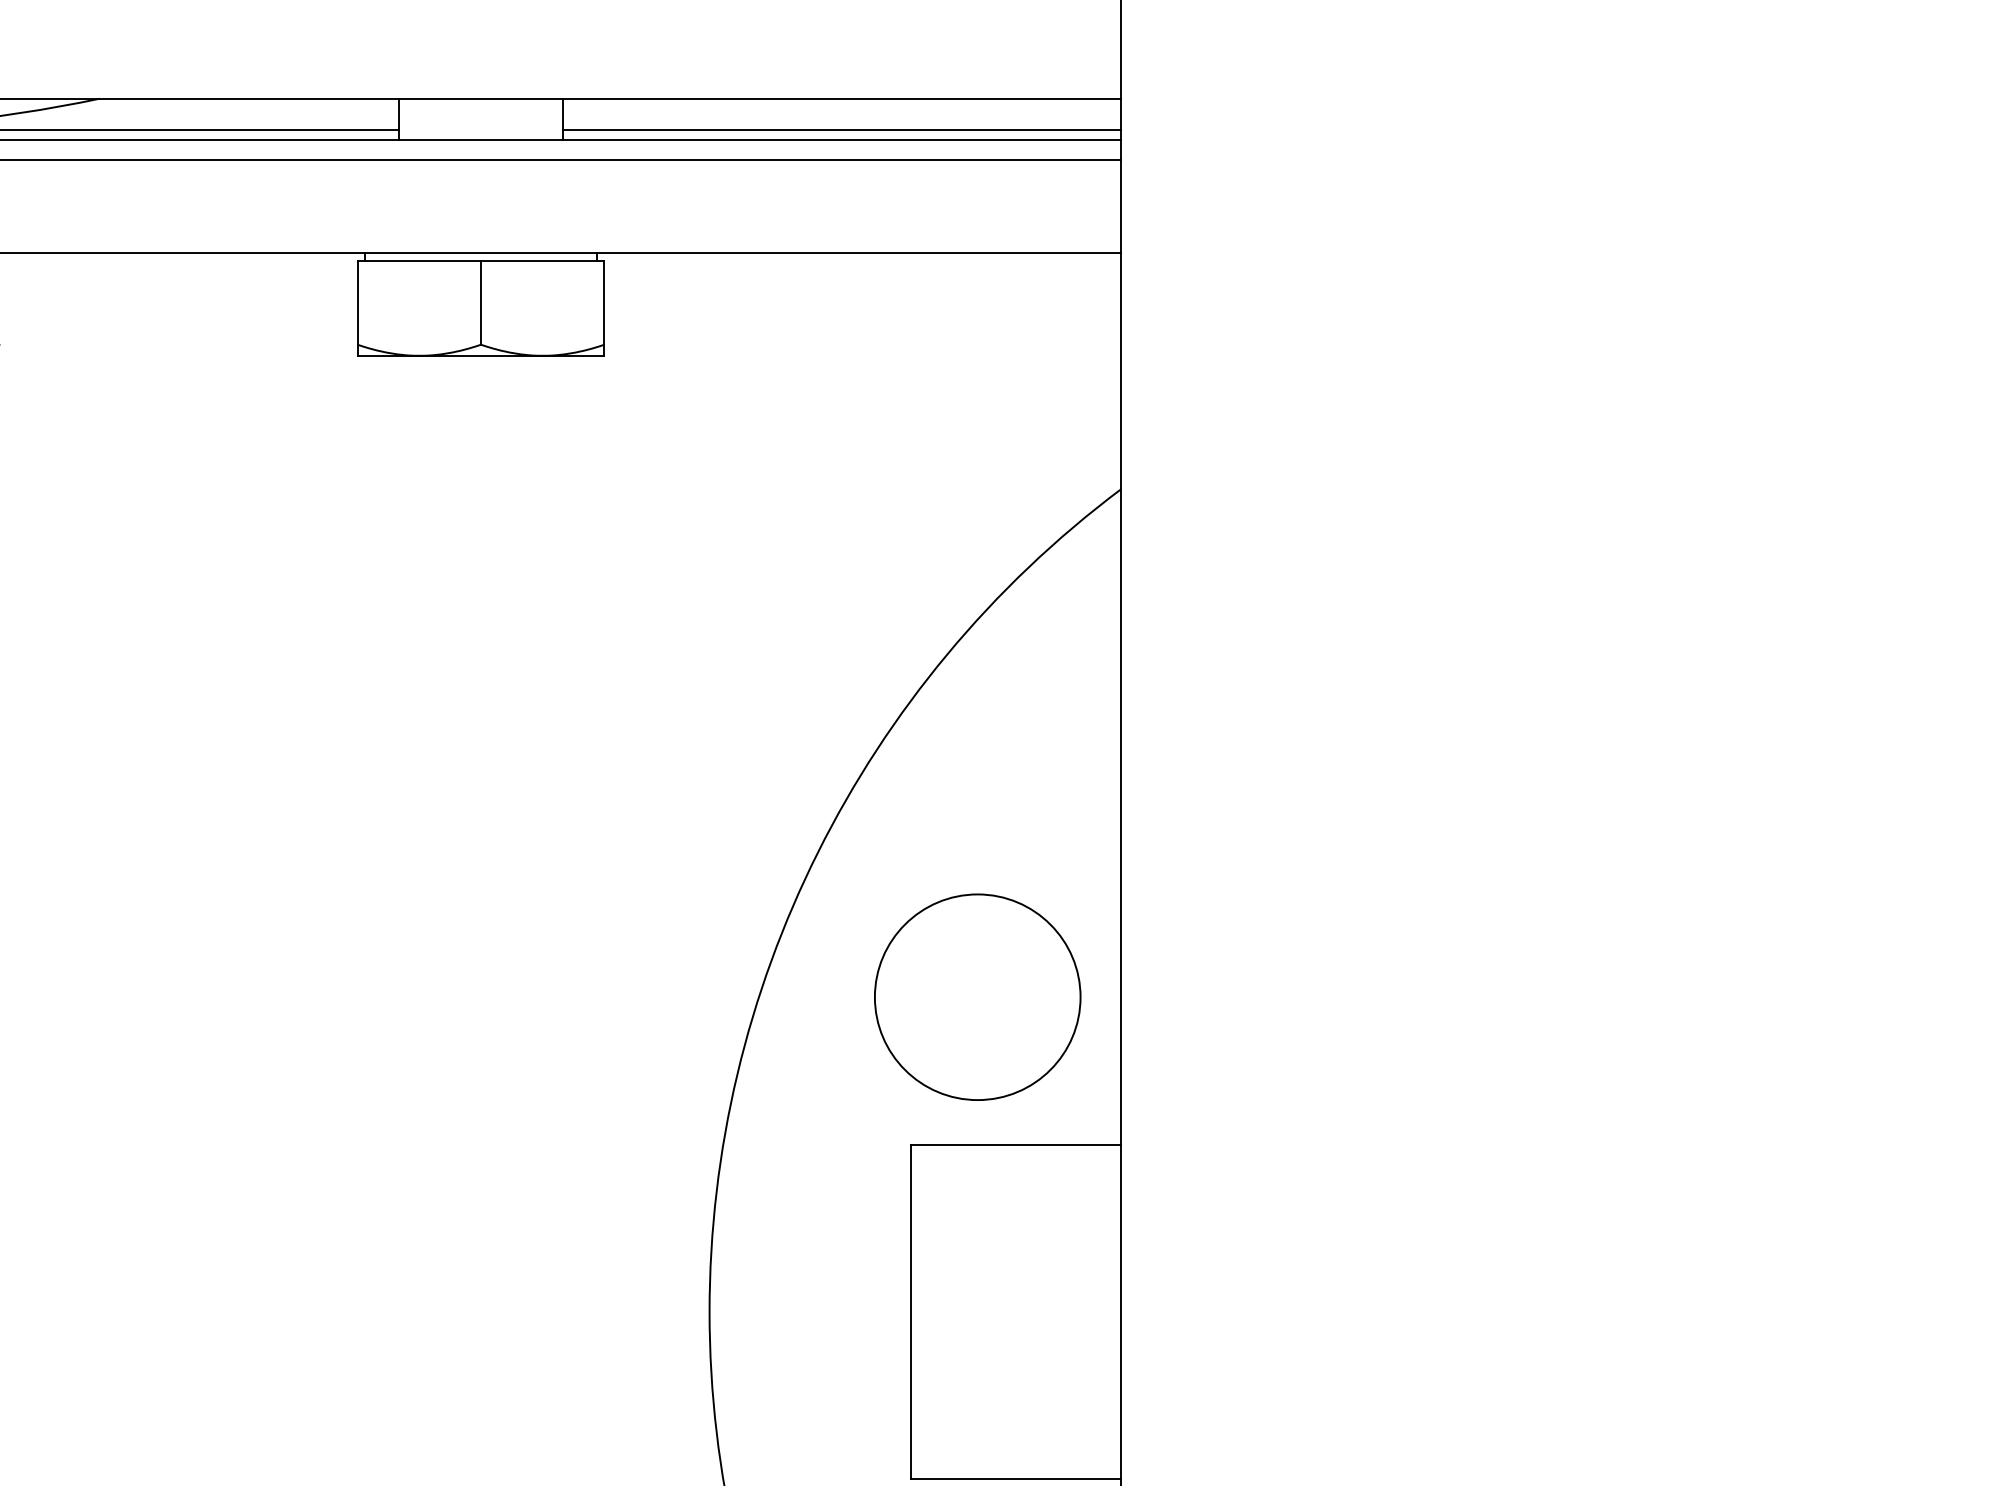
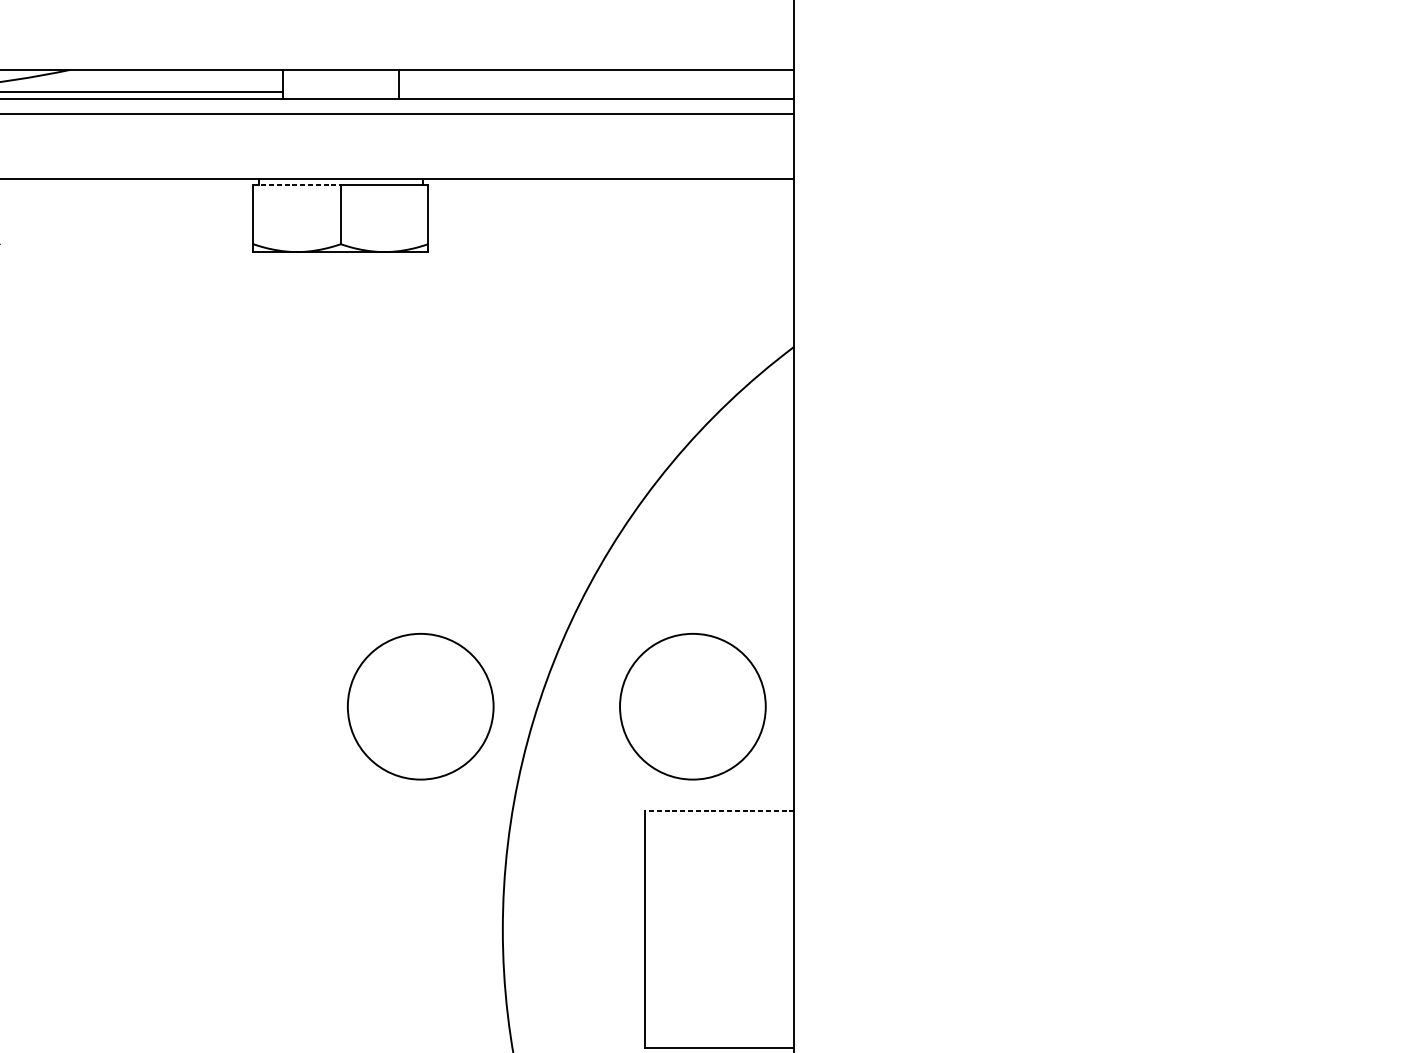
line: (841, 129) -> (596, 91), removed
line: (419, 261) -> (297, 185), solid -> dashed
circle: (593, 996) -> (420, 706), added
line: (1015, 1144) -> (719, 811), solid -> dashed

